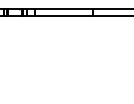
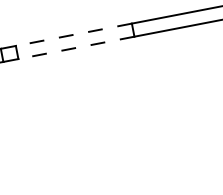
line: (63, 9) -> (73, 35), solid -> dashed
line: (63, 16) -> (75, 48), solid -> dashed

